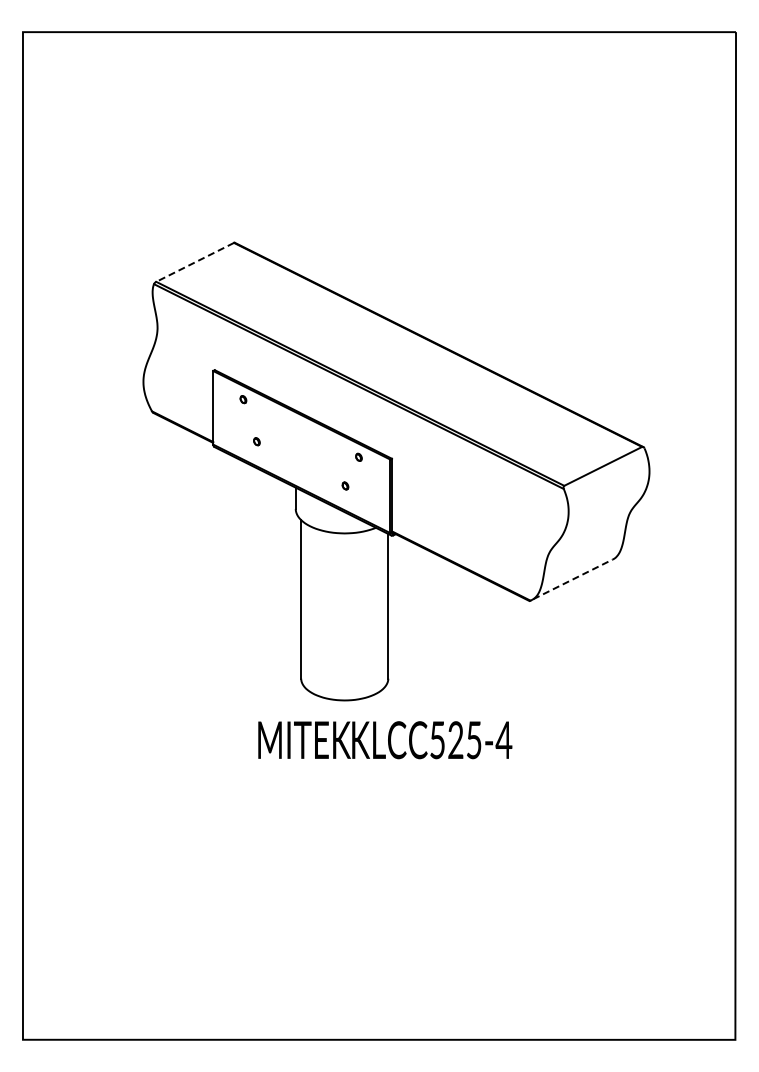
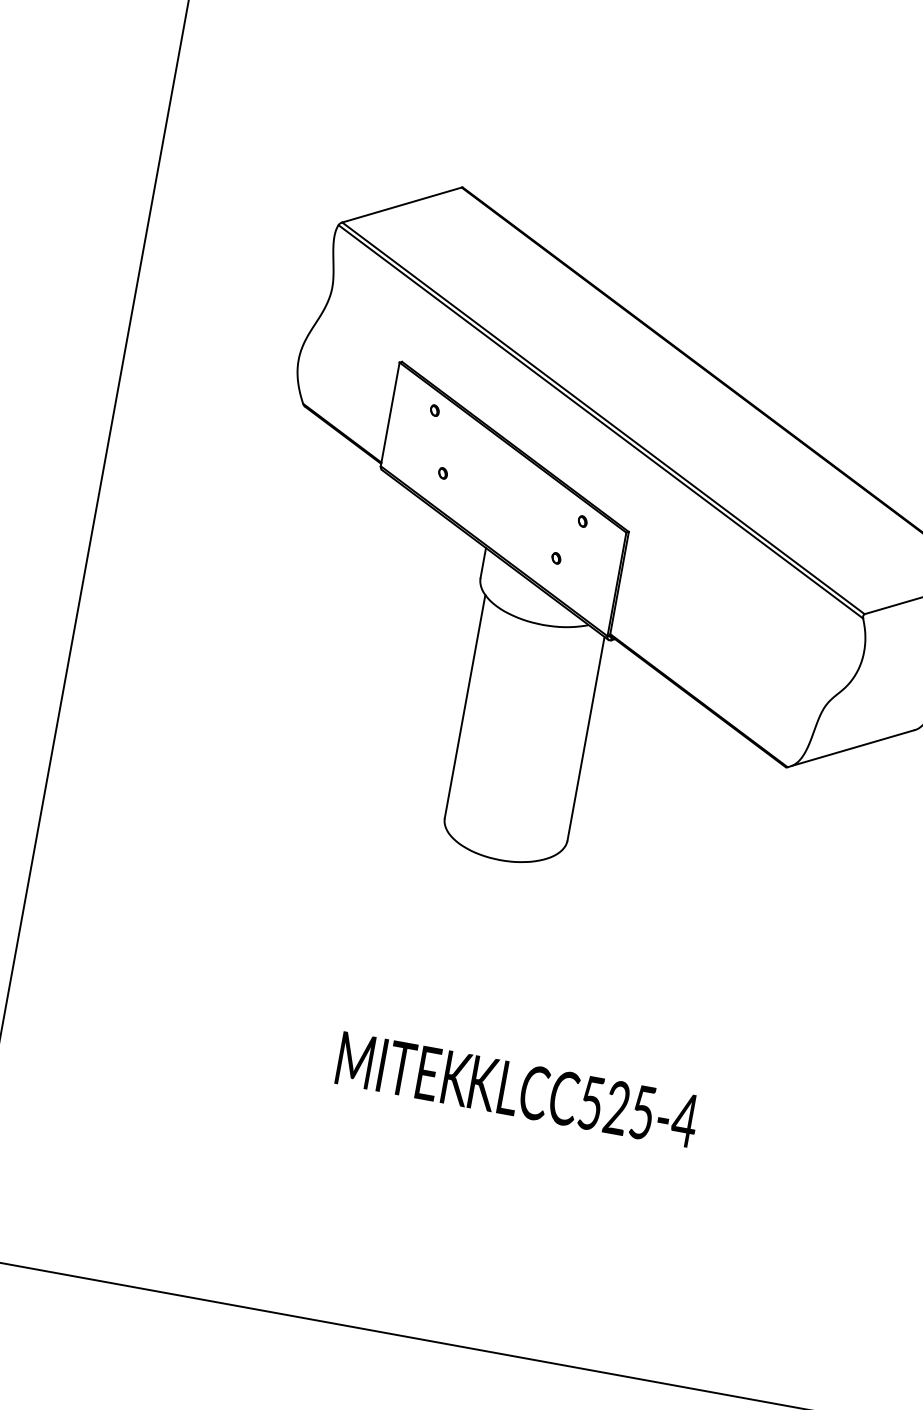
line: (194, 262) -> (401, 205), dashed -> solid
line: (573, 579) -> (853, 748), dashed -> solid
text: (385, 740) -> (518, 1090), moved

